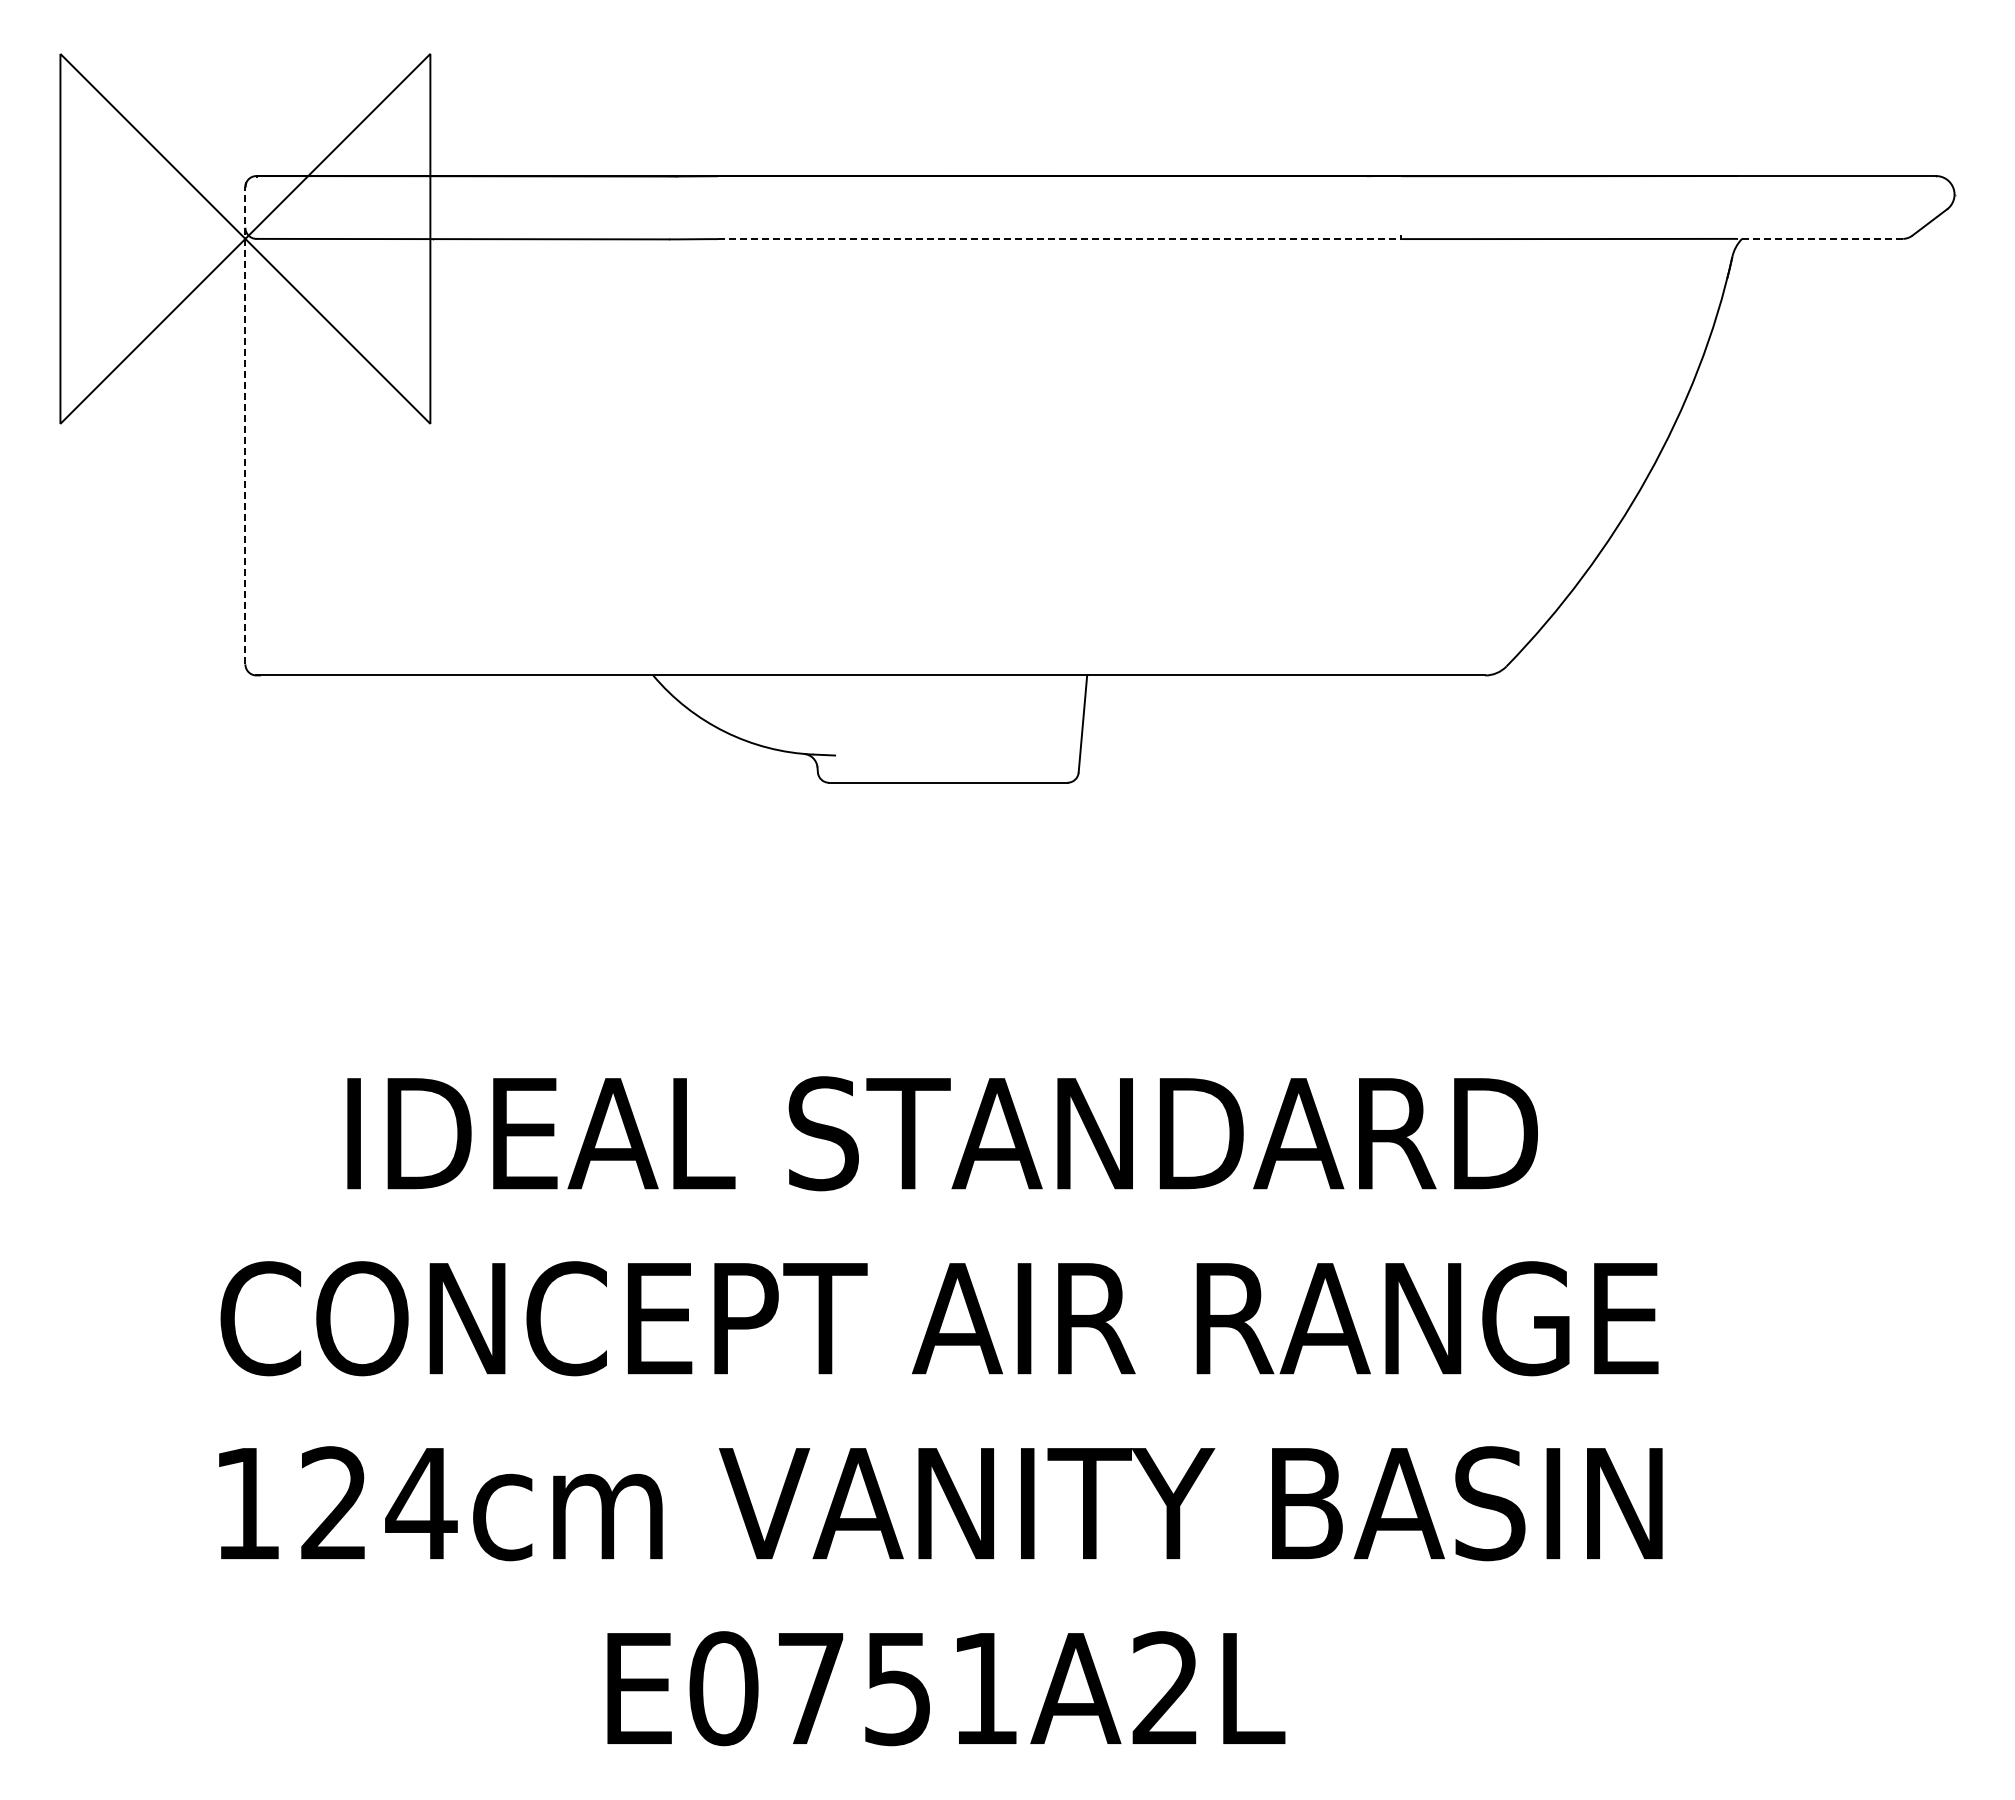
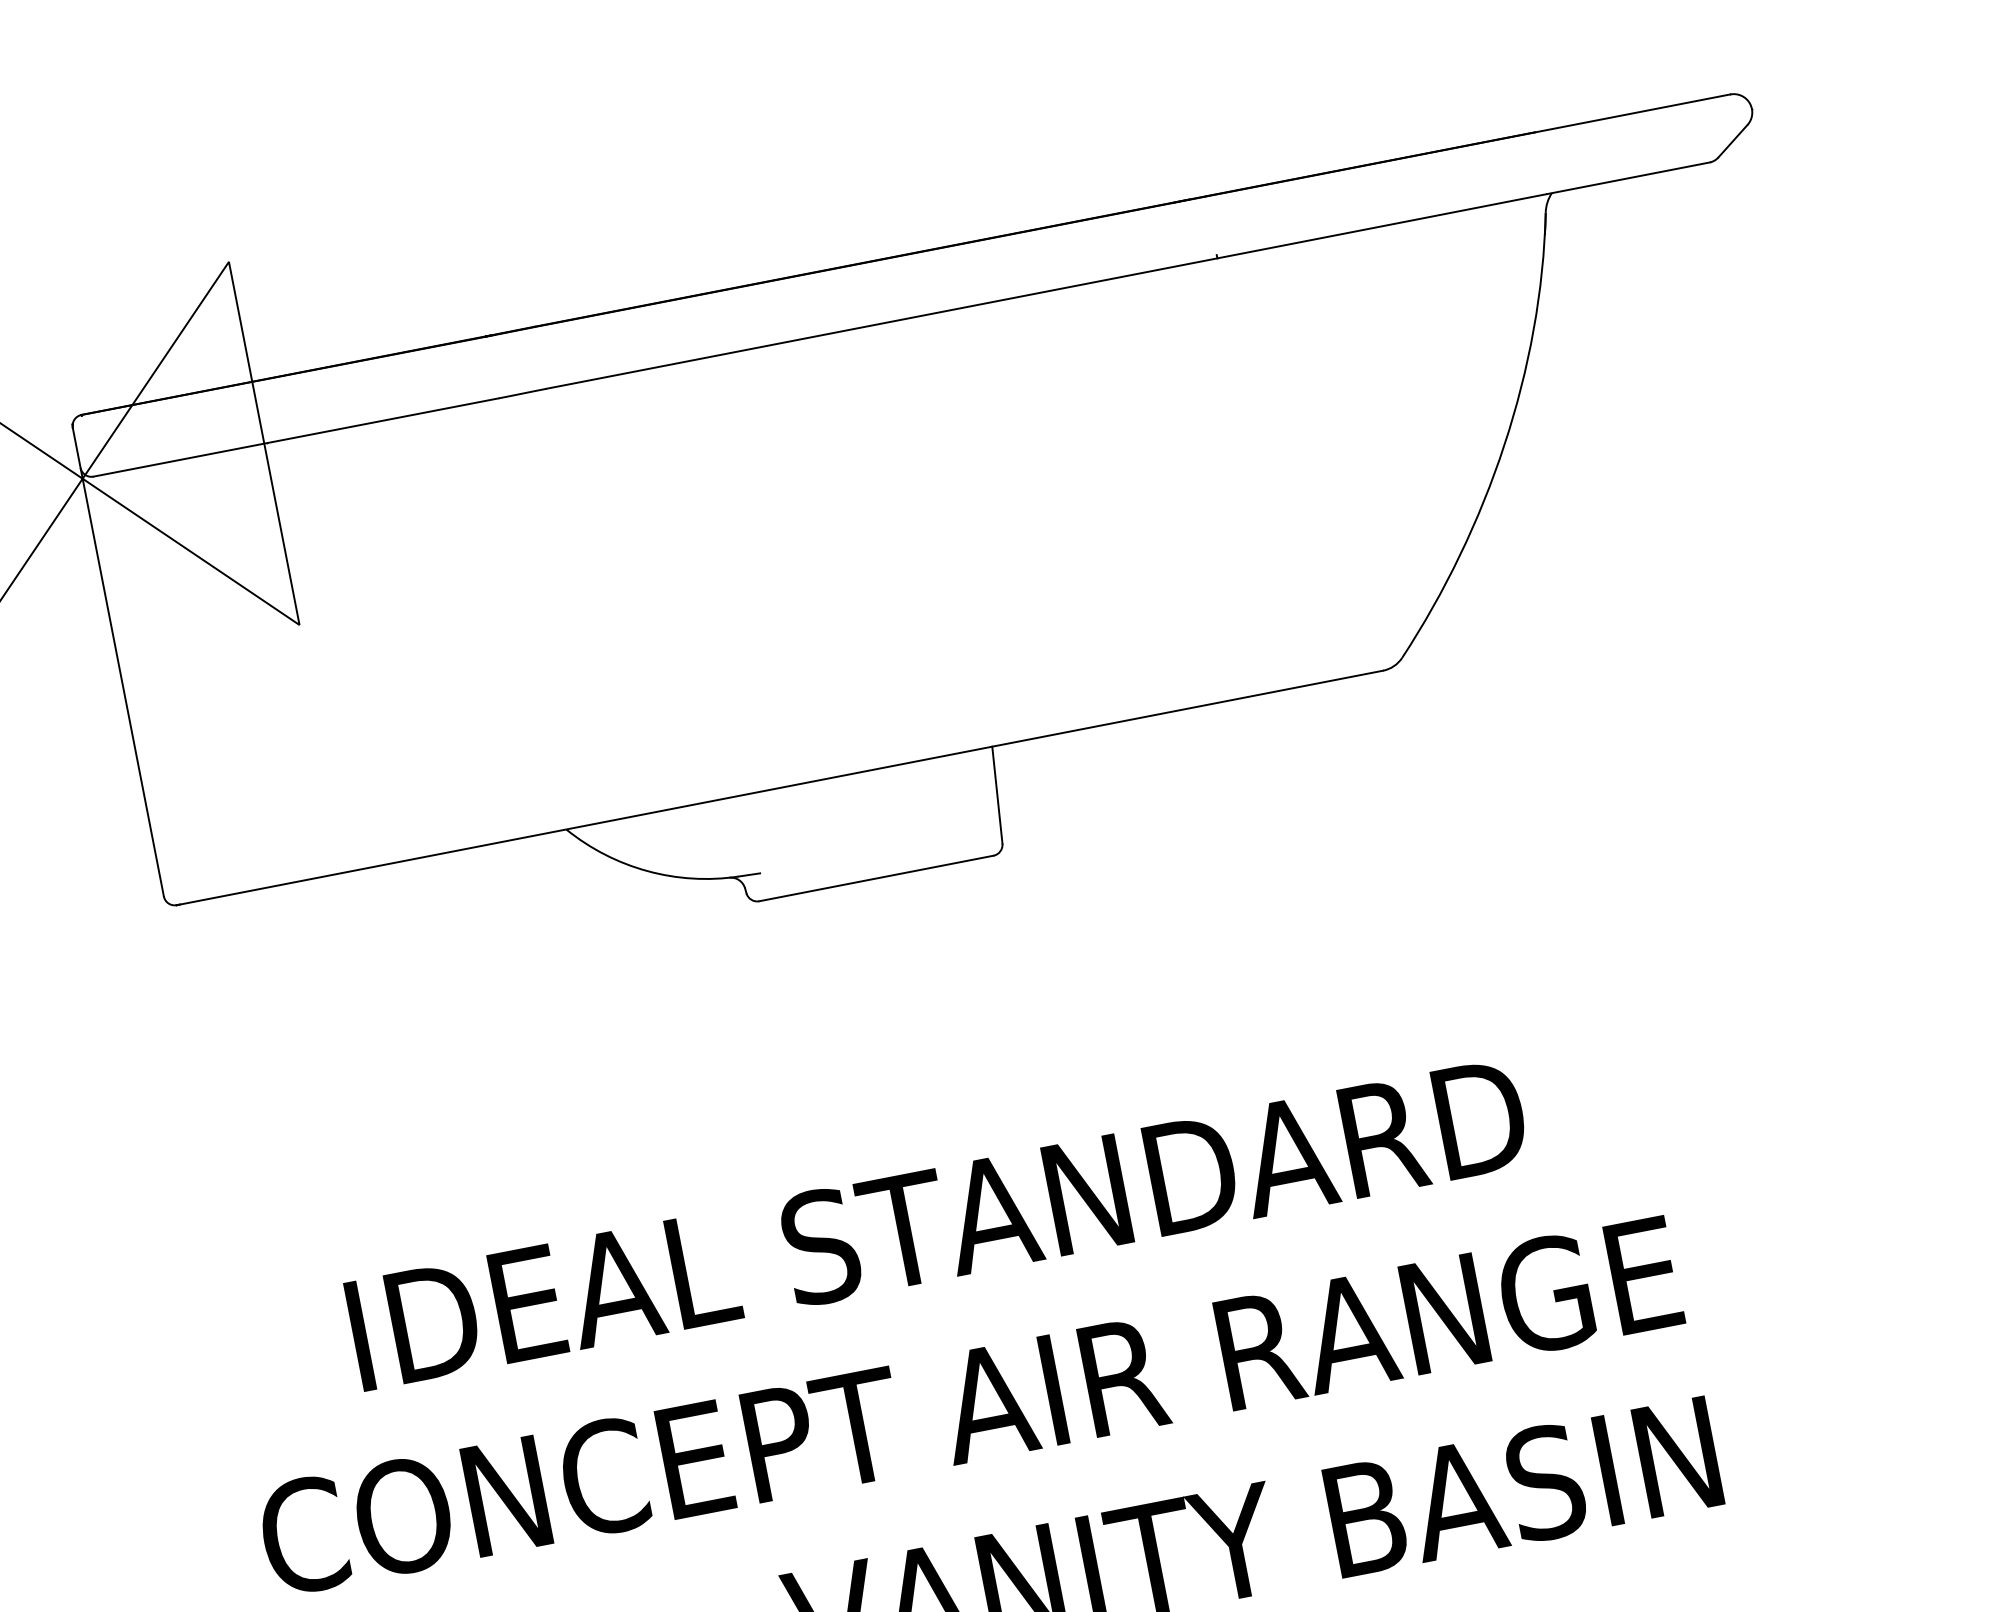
line: (1819, 238) -> (1627, 178), dashed -> solid
line: (1059, 239) -> (881, 324), dashed -> solid
line: (245, 425) -> (118, 661), dashed -> solid

